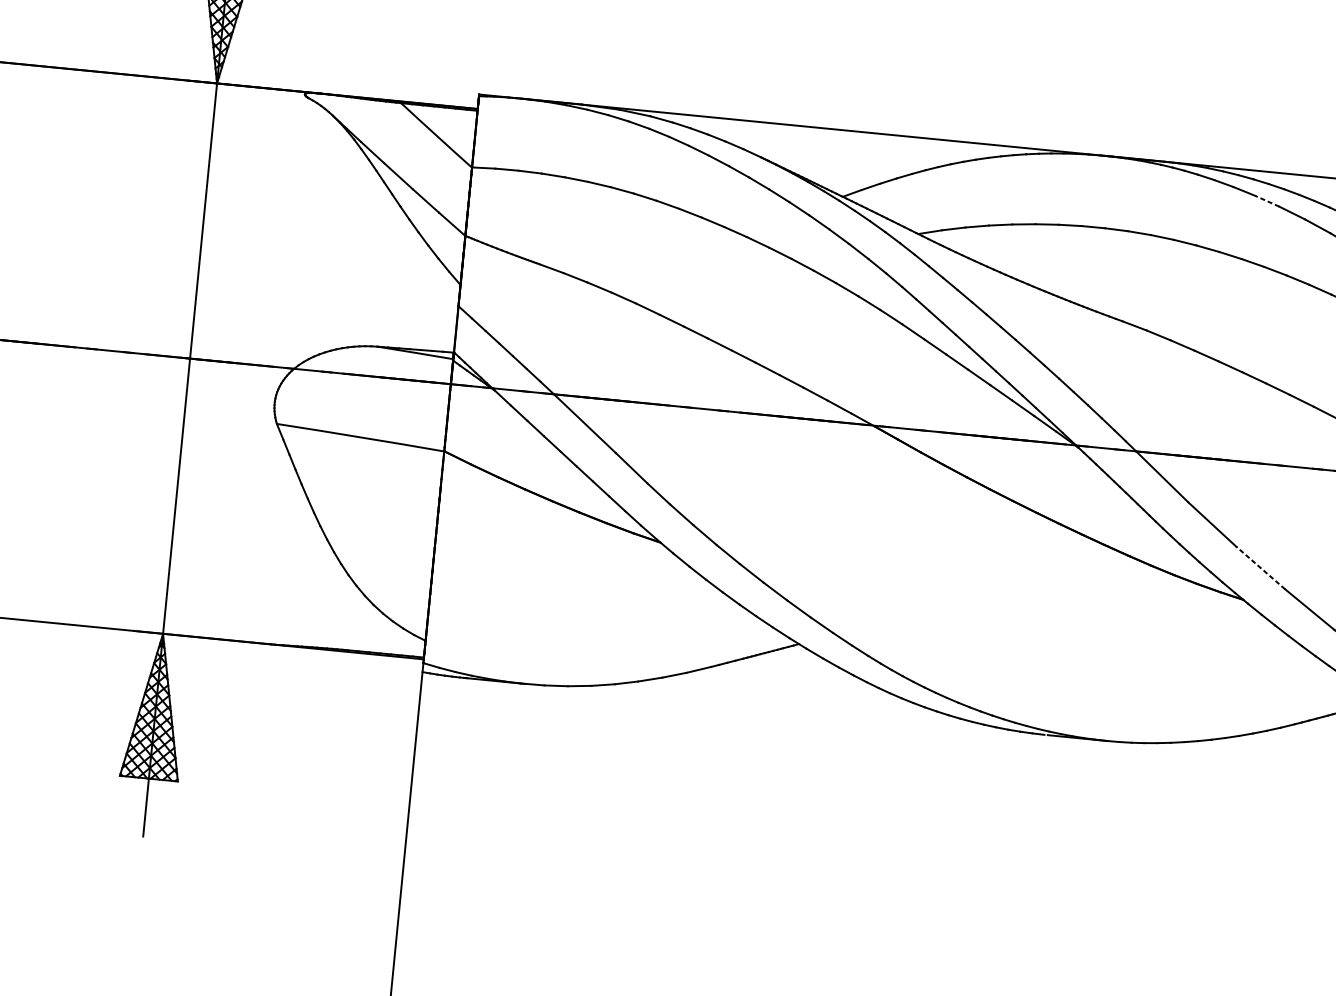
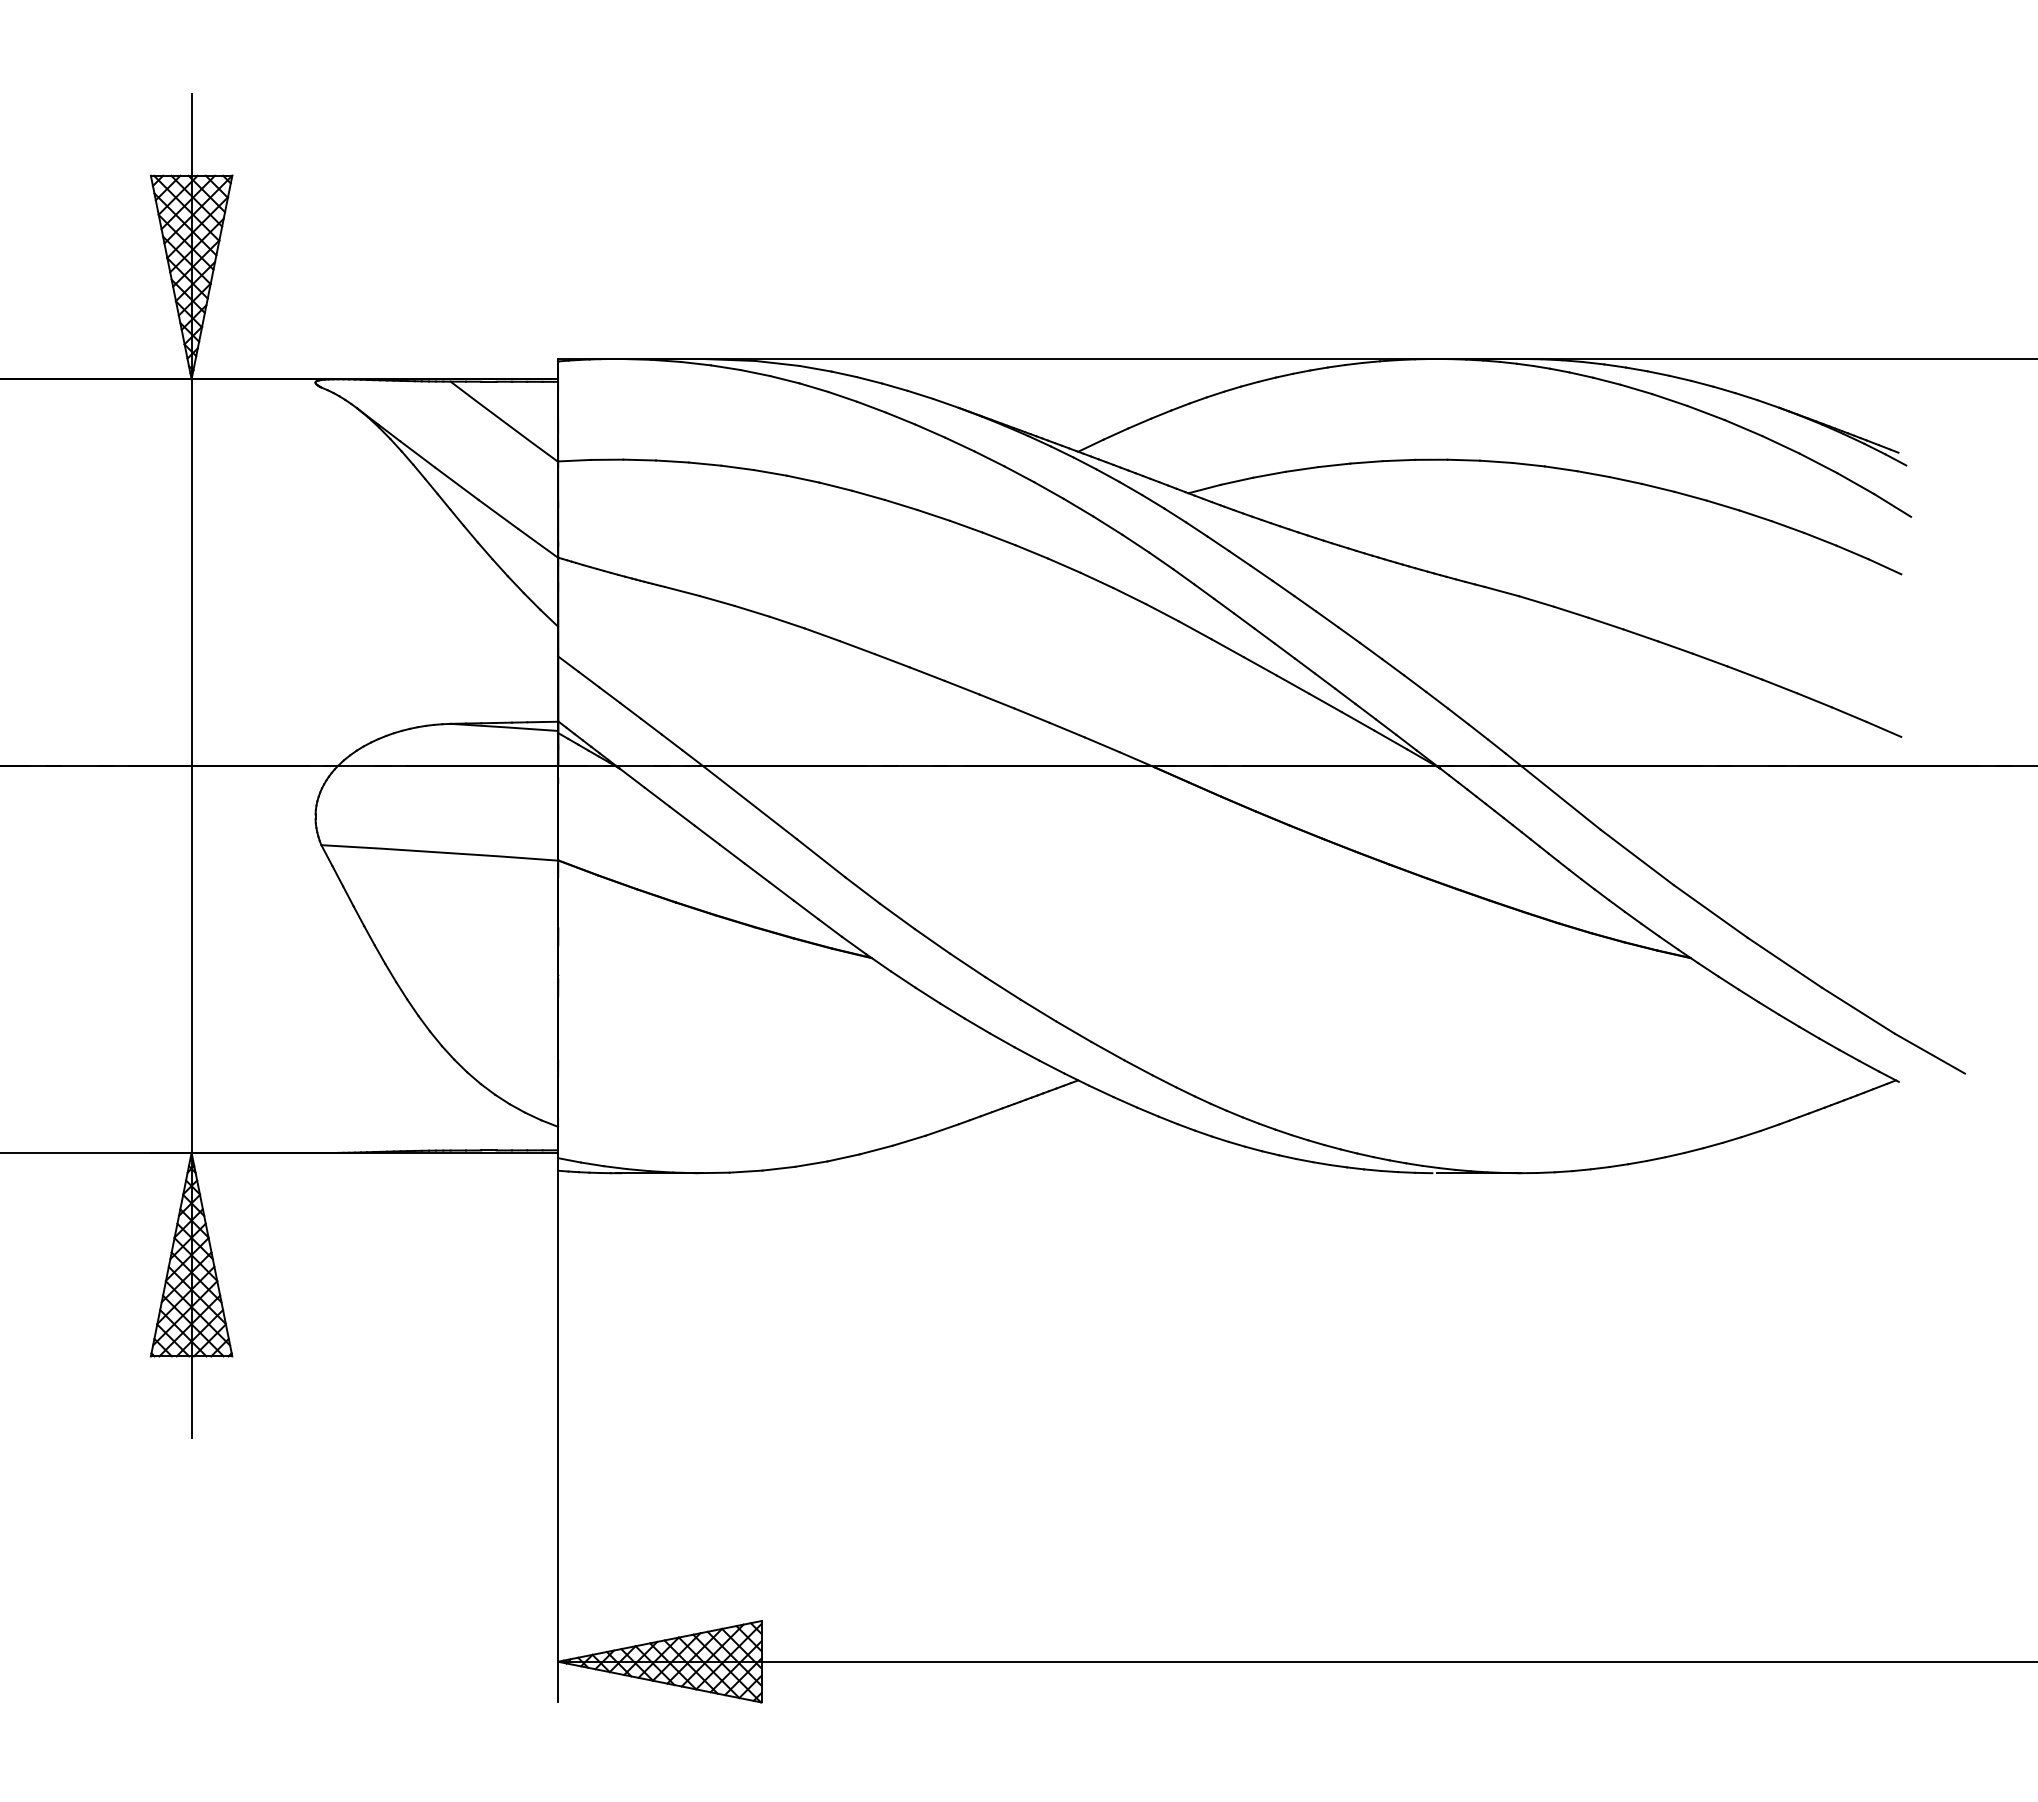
line: (1267, 200) -> (1669, 399), dashed -> solid
line: (1260, 568) -> (1710, 911), dashed -> solid

